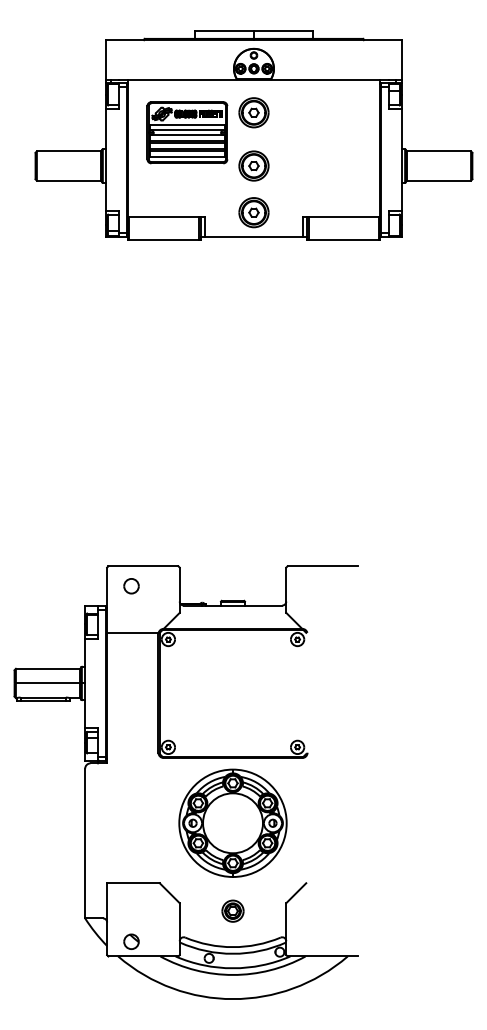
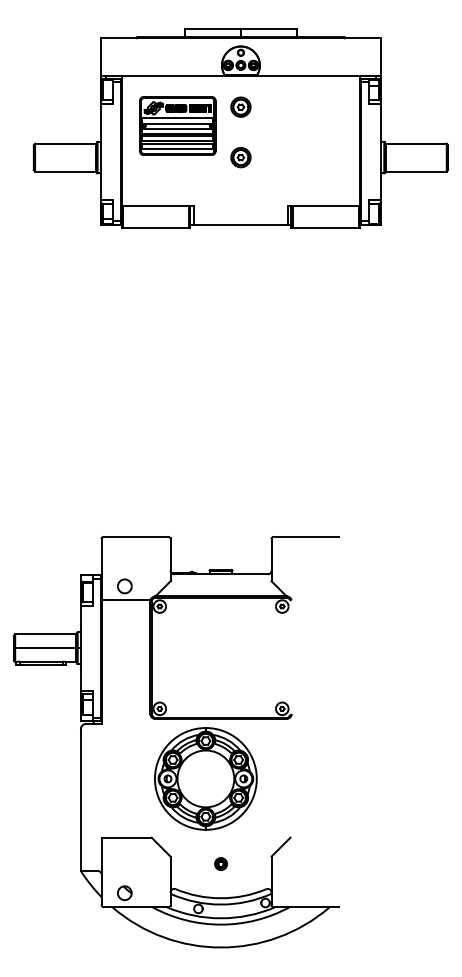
part: (253, 112) -> (240, 106), size x0.7
part: (253, 165) -> (240, 157), size x0.7
part: (253, 212) -> (240, 201), removed
part: (131, 586) -> (124, 586), moved
part: (232, 822) -> (205, 778), moved
part: (232, 910) -> (220, 863), size x0.6

